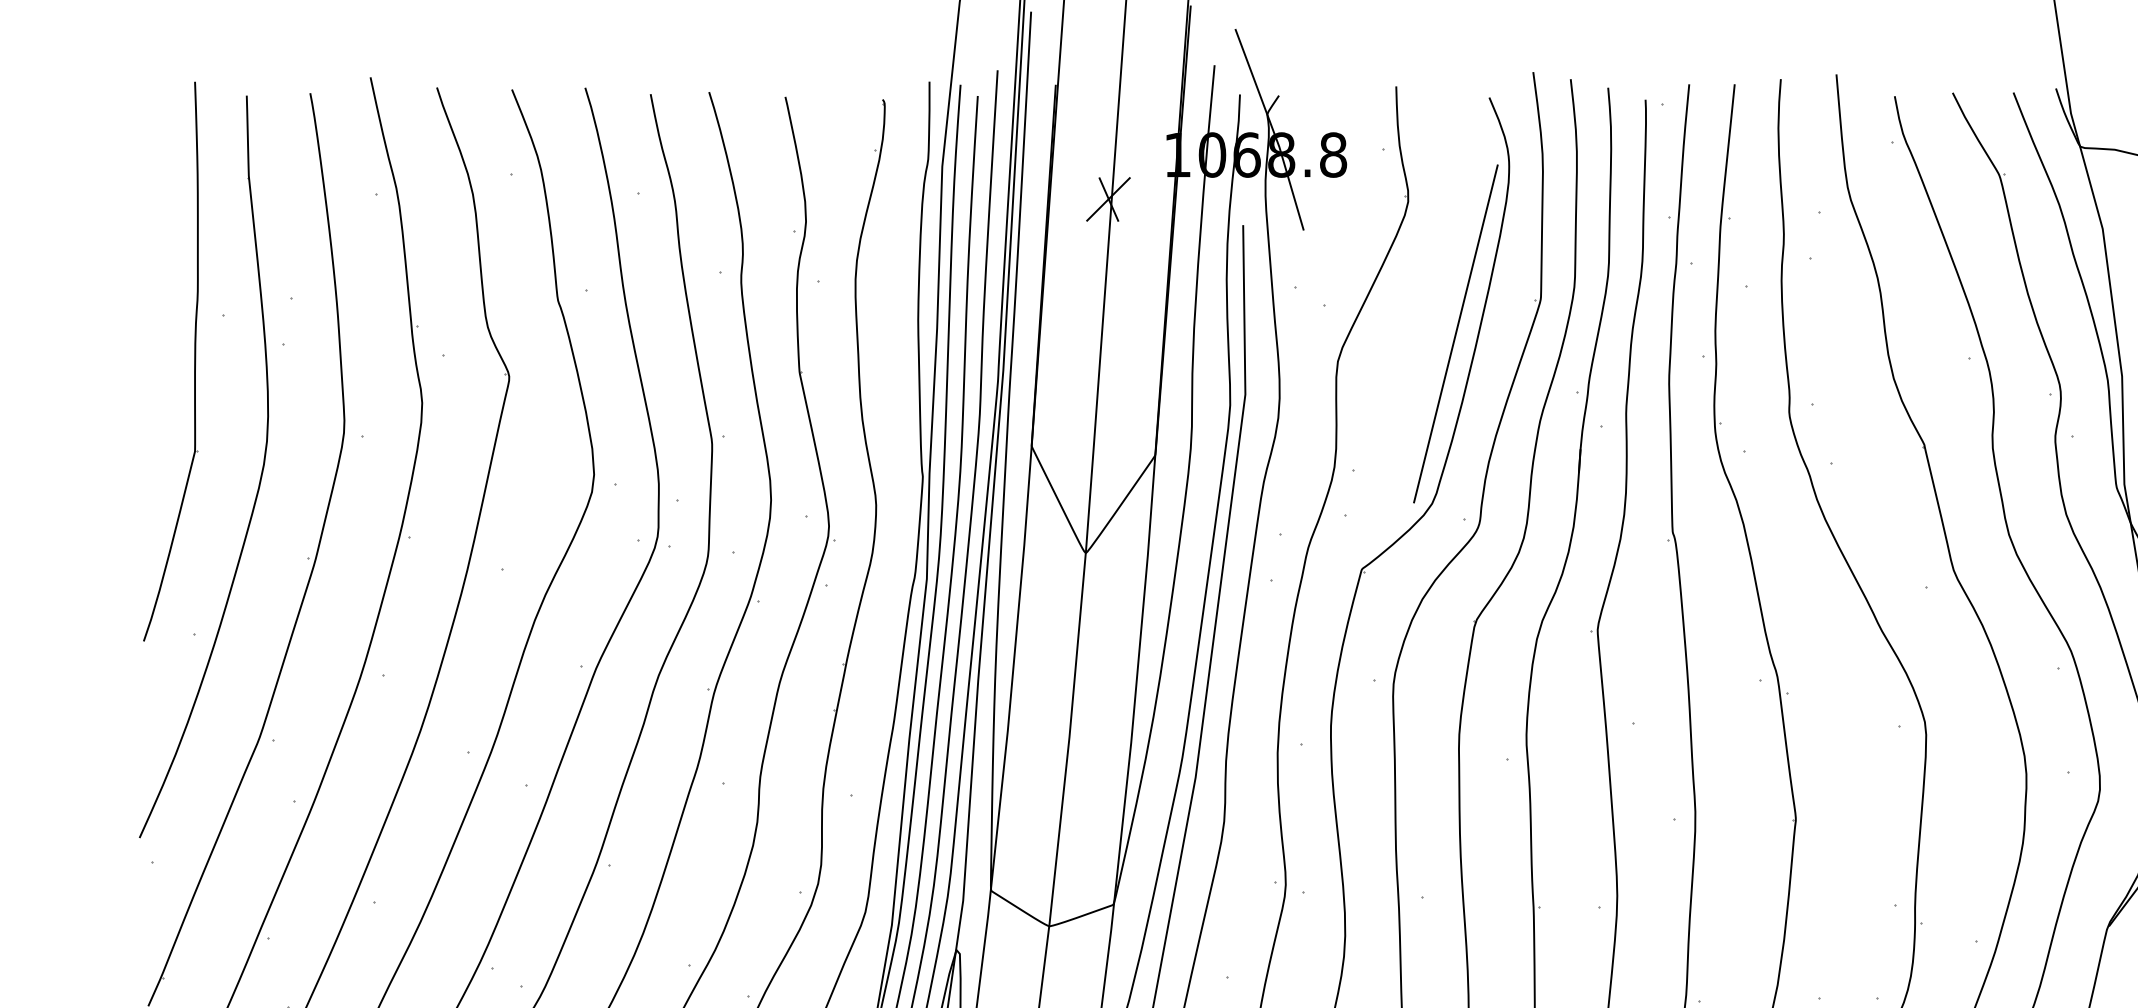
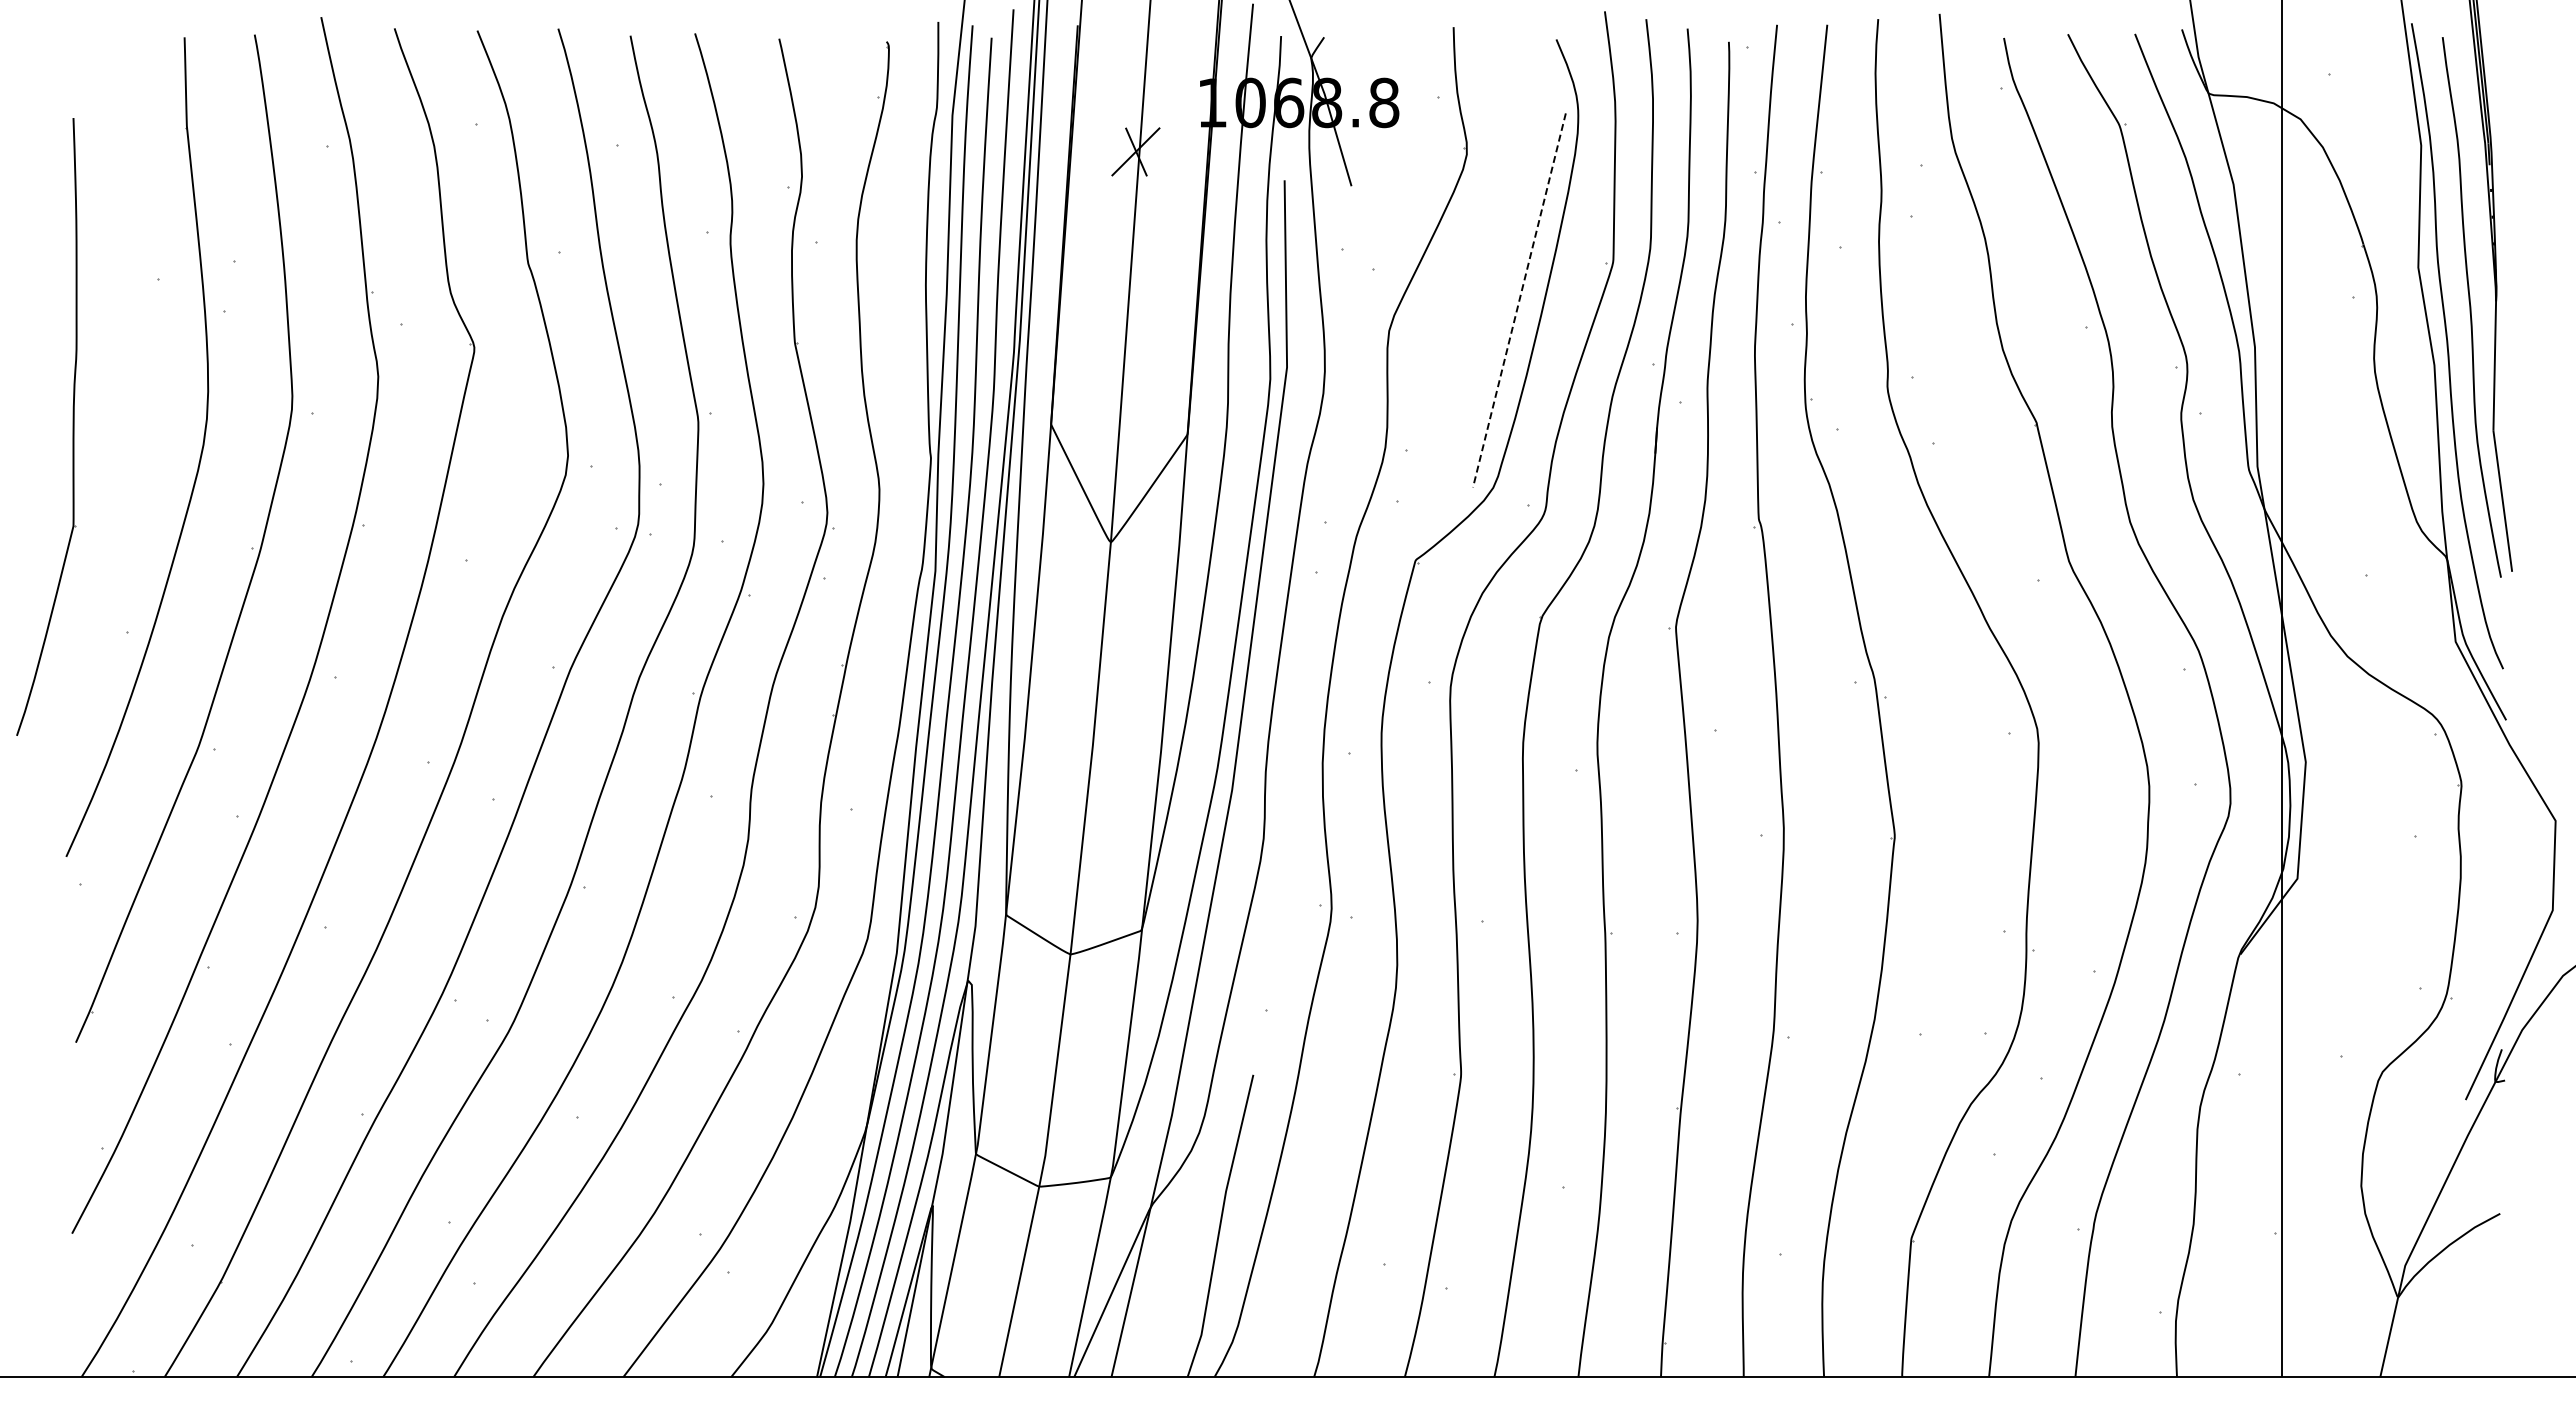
line: (1455, 334) -> (1519, 300), solid -> dashed
part: (194, 361) -> (72, 426), moved

